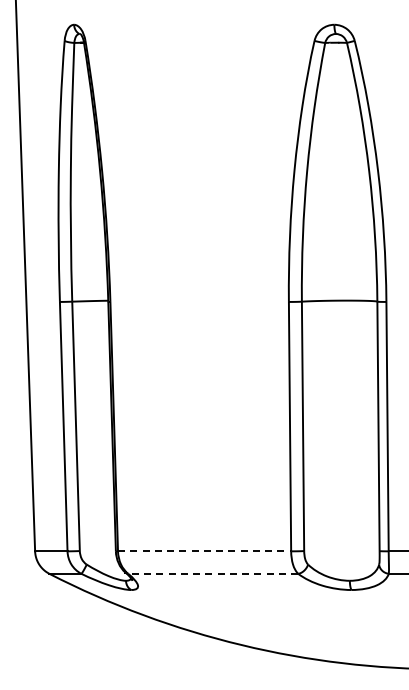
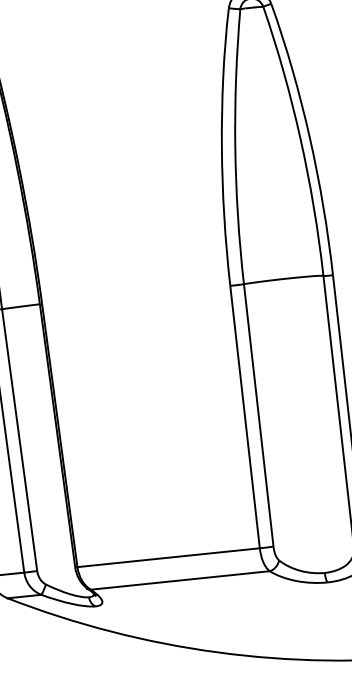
line: (204, 551) -> (168, 557), dashed -> solid
line: (213, 573) -> (180, 580), dashed -> solid

